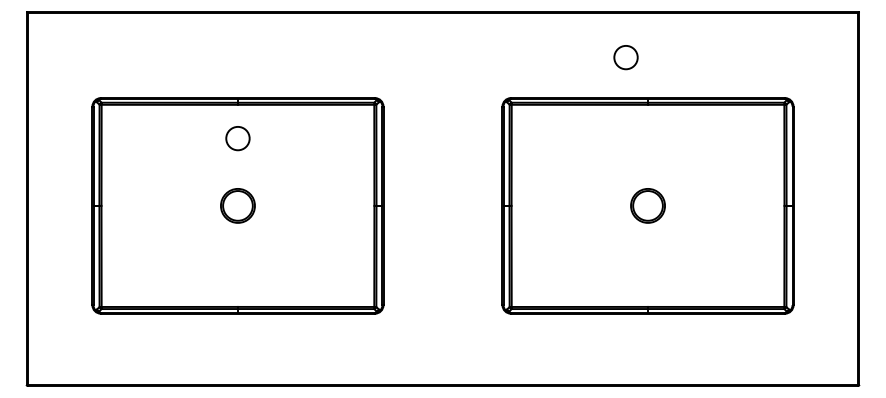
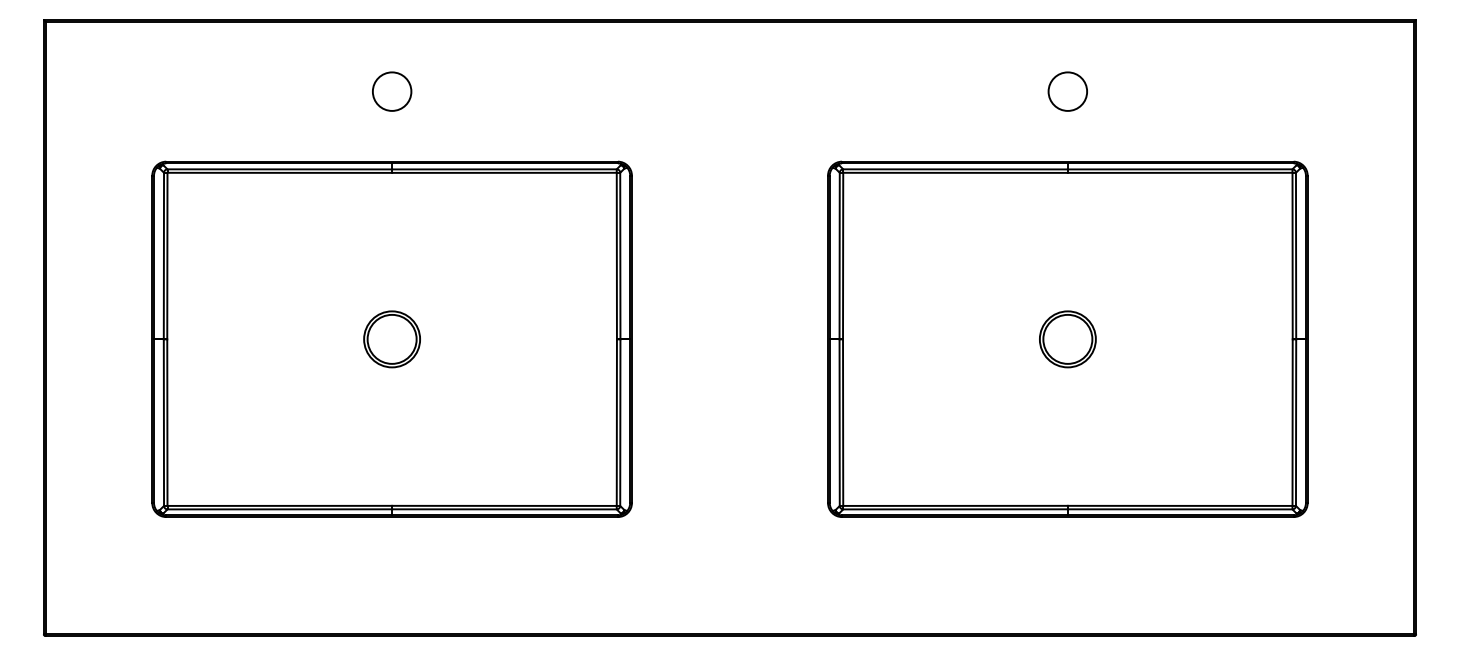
circle: (625, 57) -> (1066, 91), moved
circle: (237, 138) -> (391, 91), moved

